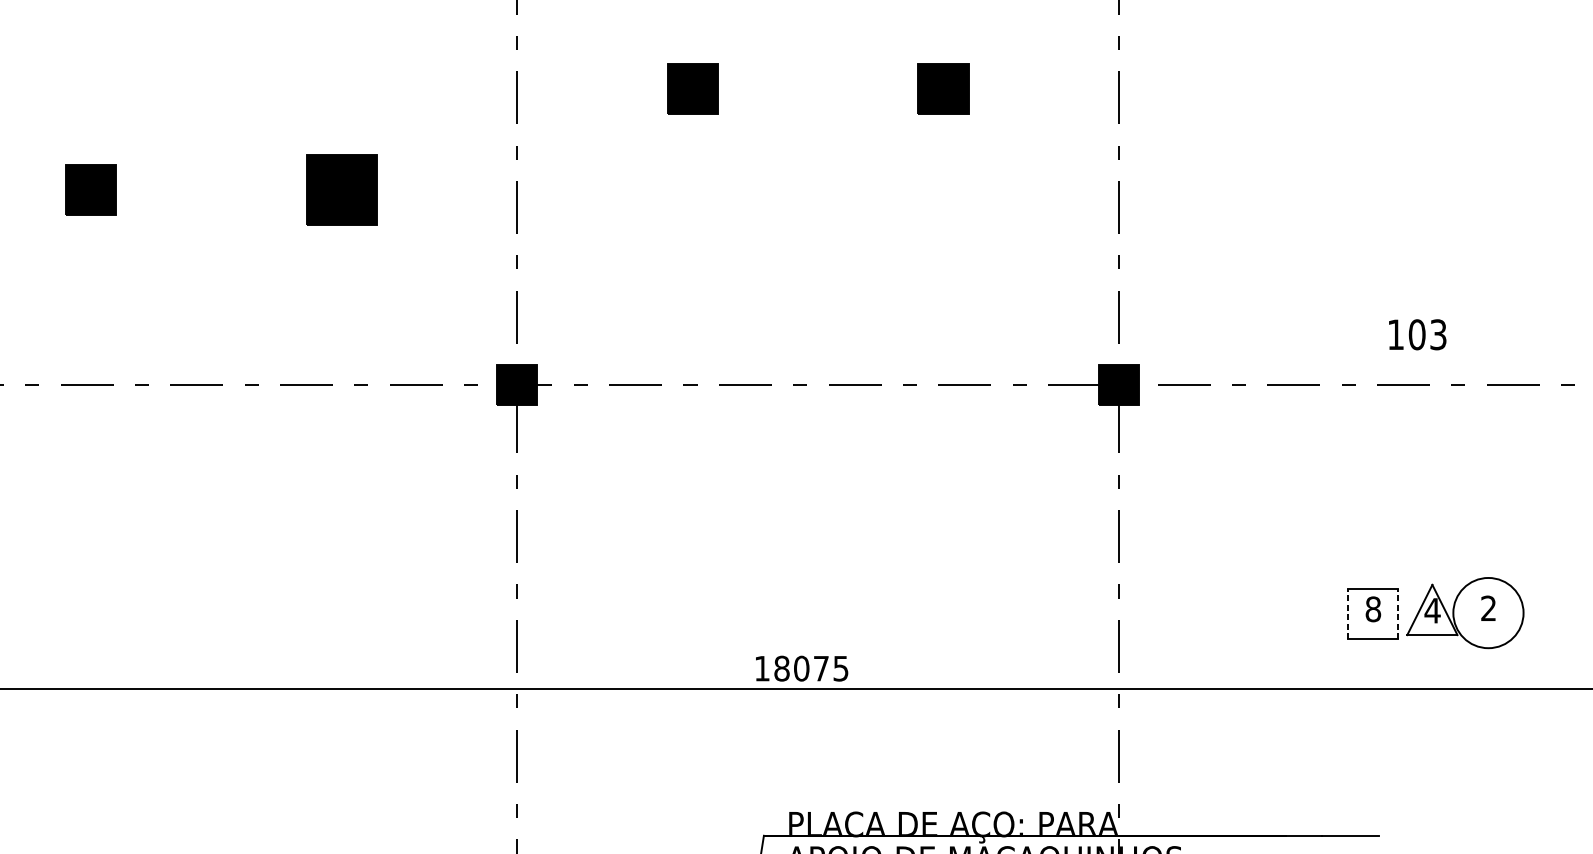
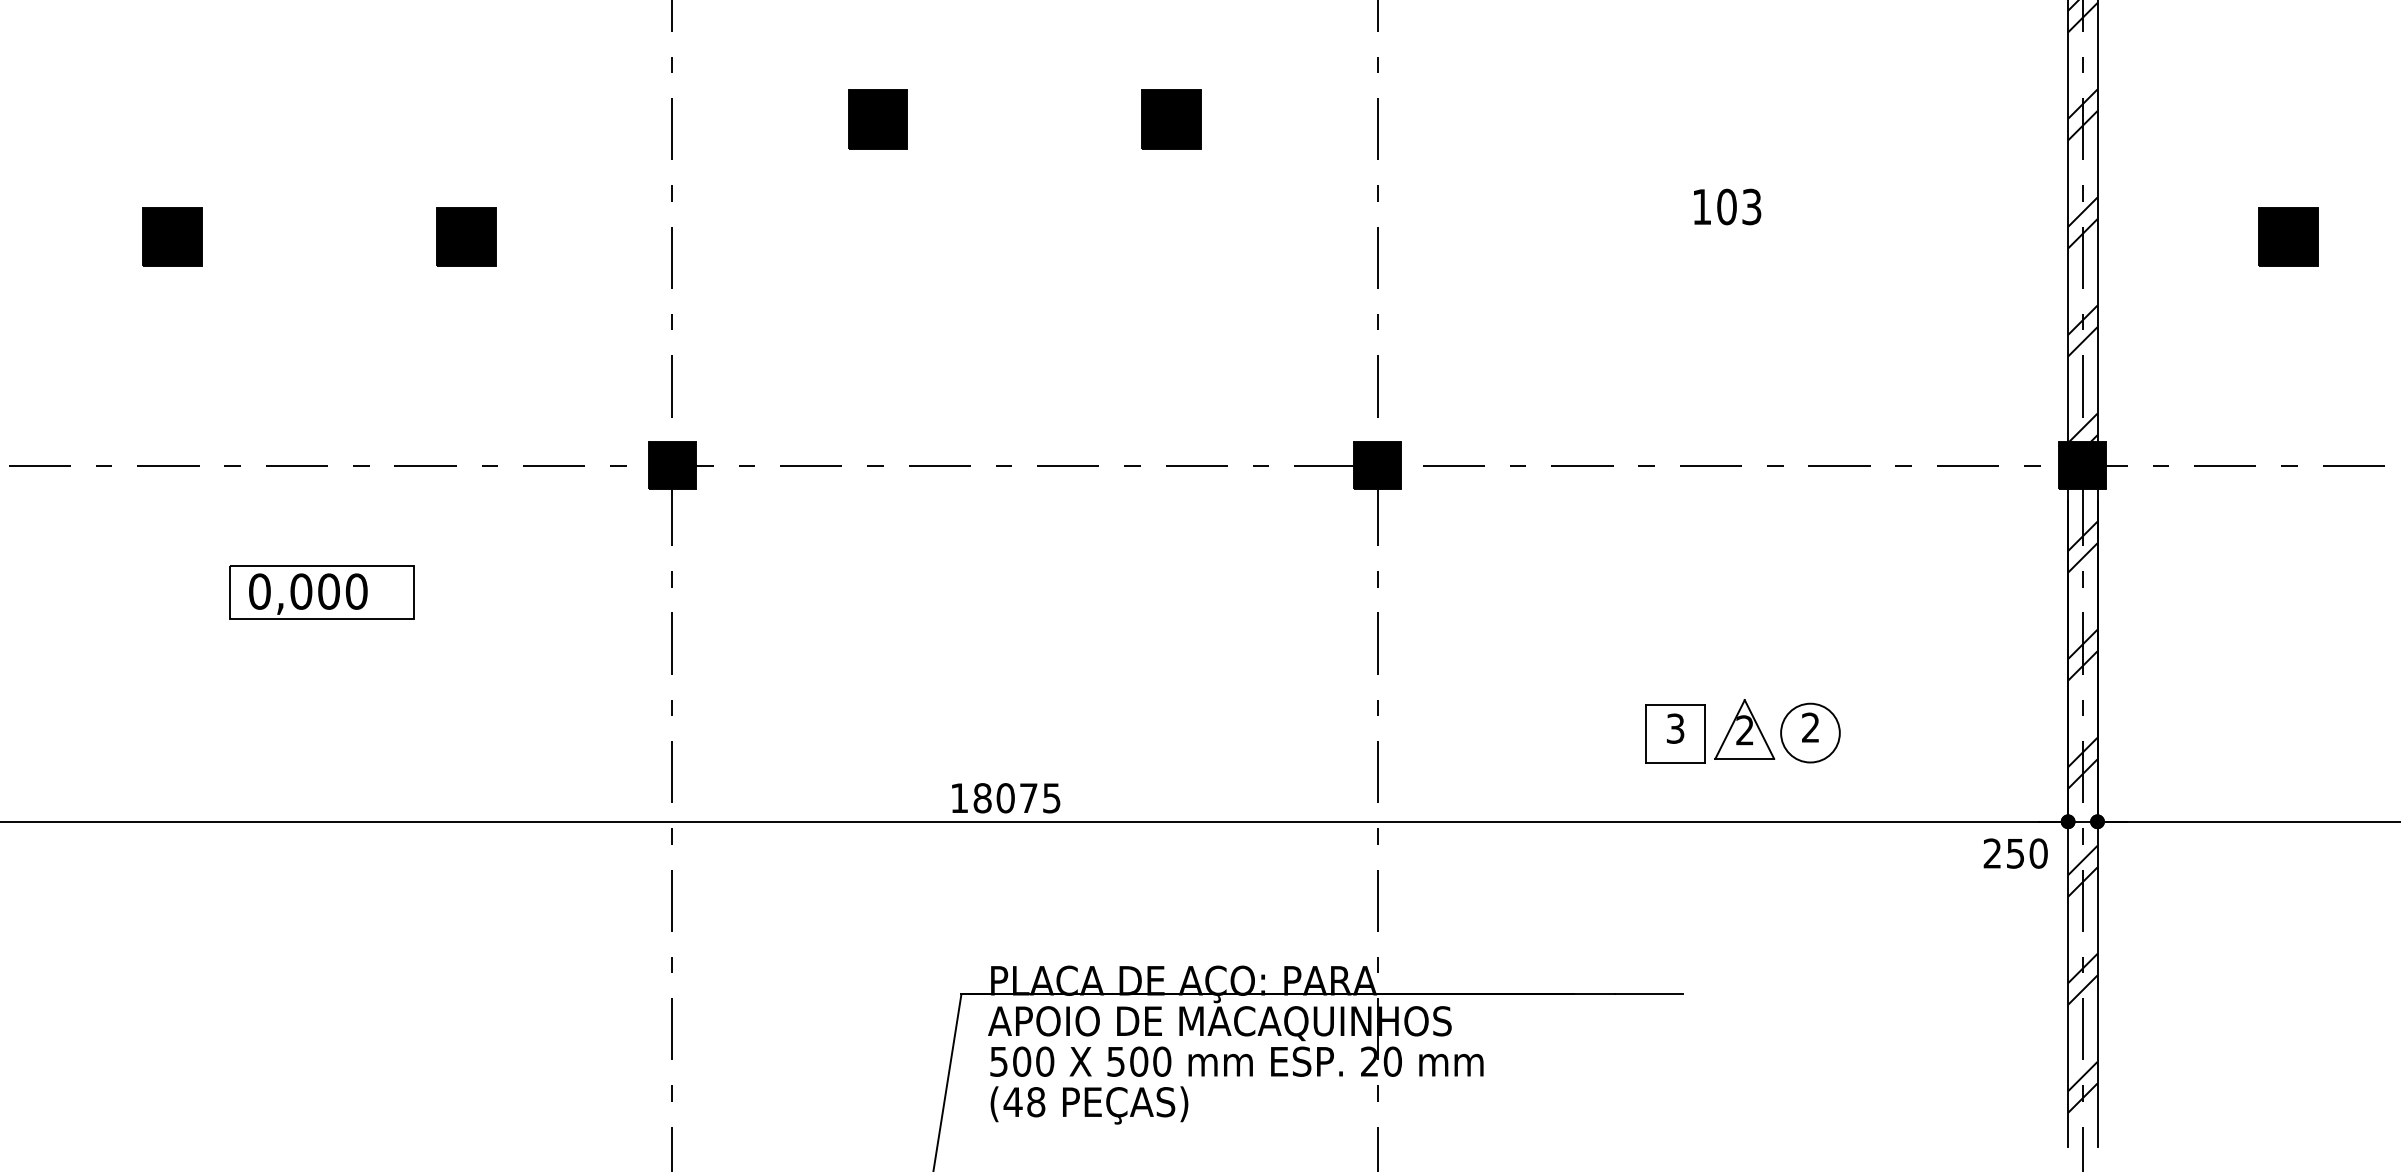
part: (341, 189) -> (466, 236), size x0.71
text: (1417, 334) -> (1727, 206), moved
part: (217, 493) -> (321, 592), added
text: (1373, 609) -> (1675, 728), 8 -> 3
text: (1432, 610) -> (1744, 730), 4 -> 2
circle: (1488, 612) -> (1810, 732), size x0.71
line: (1347, 613) -> (1645, 733), dashed -> solid
line: (1398, 613) -> (1704, 733), dashed -> solid

